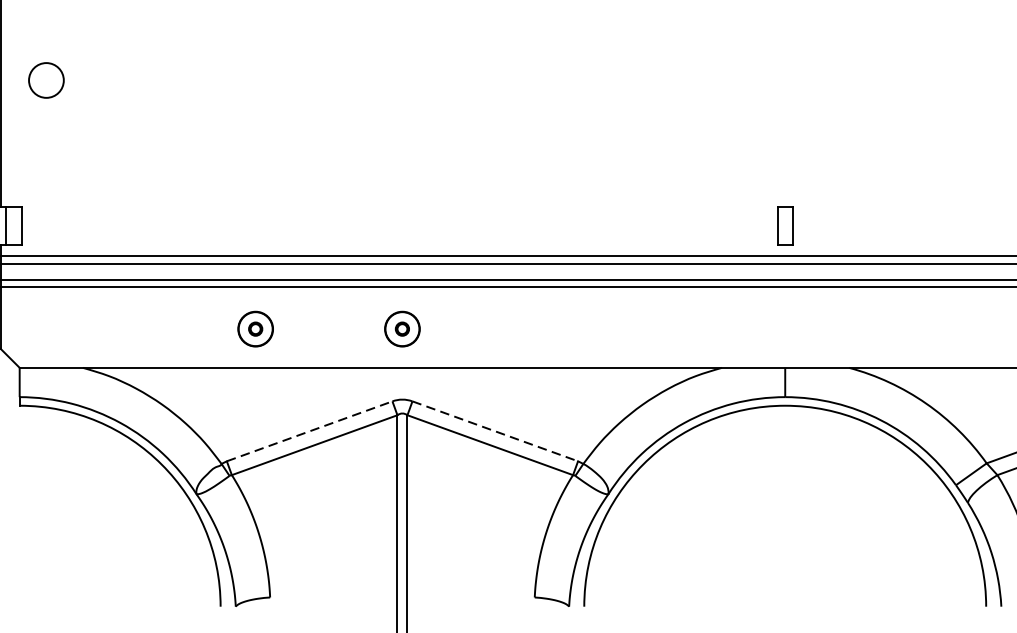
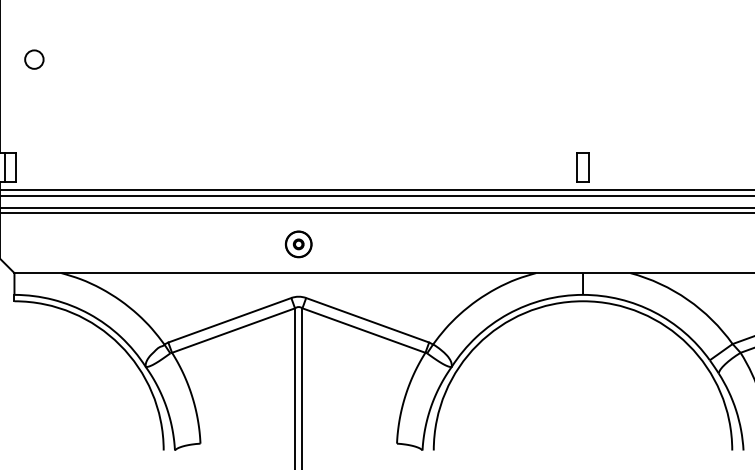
circle: (46, 80) -> (34, 59), size x0.71
part: (255, 329) -> (189, 244), removed
line: (310, 431) -> (230, 320), dashed -> solid
line: (496, 431) -> (368, 320), dashed -> solid

